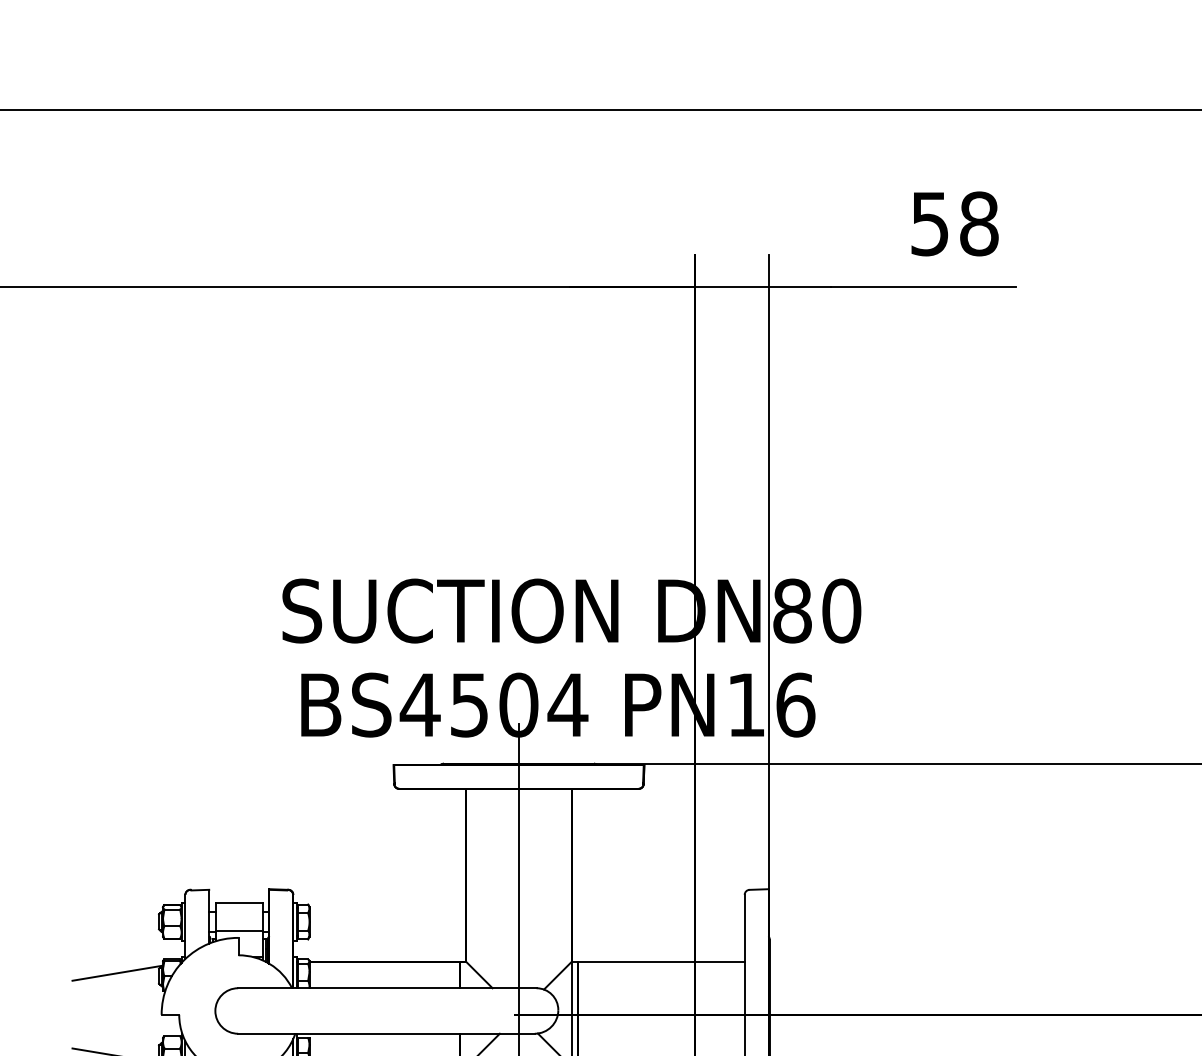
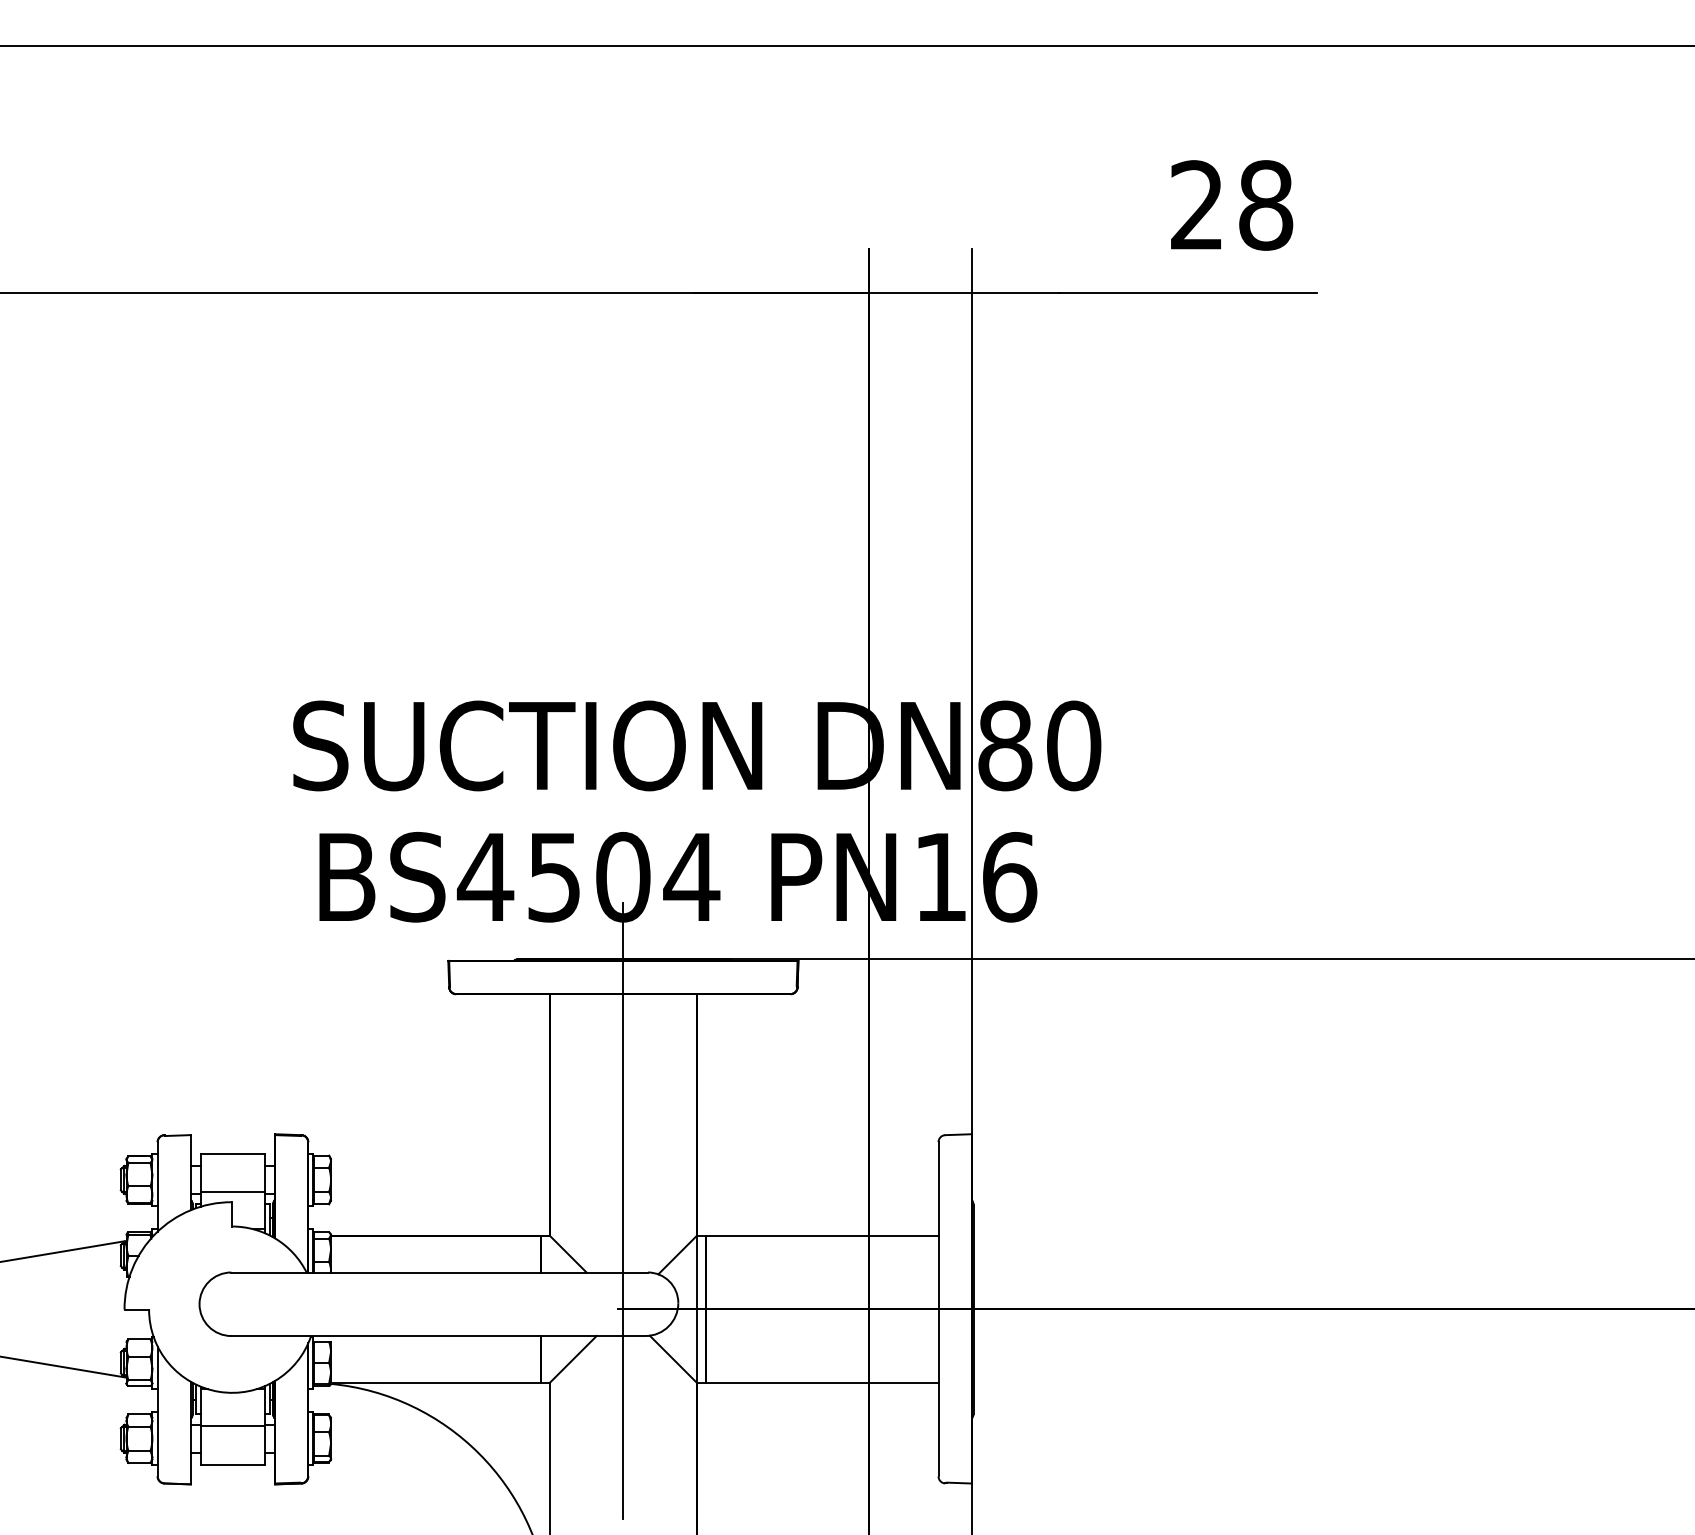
text: (929, 223) -> (1196, 205), 58 -> 28

